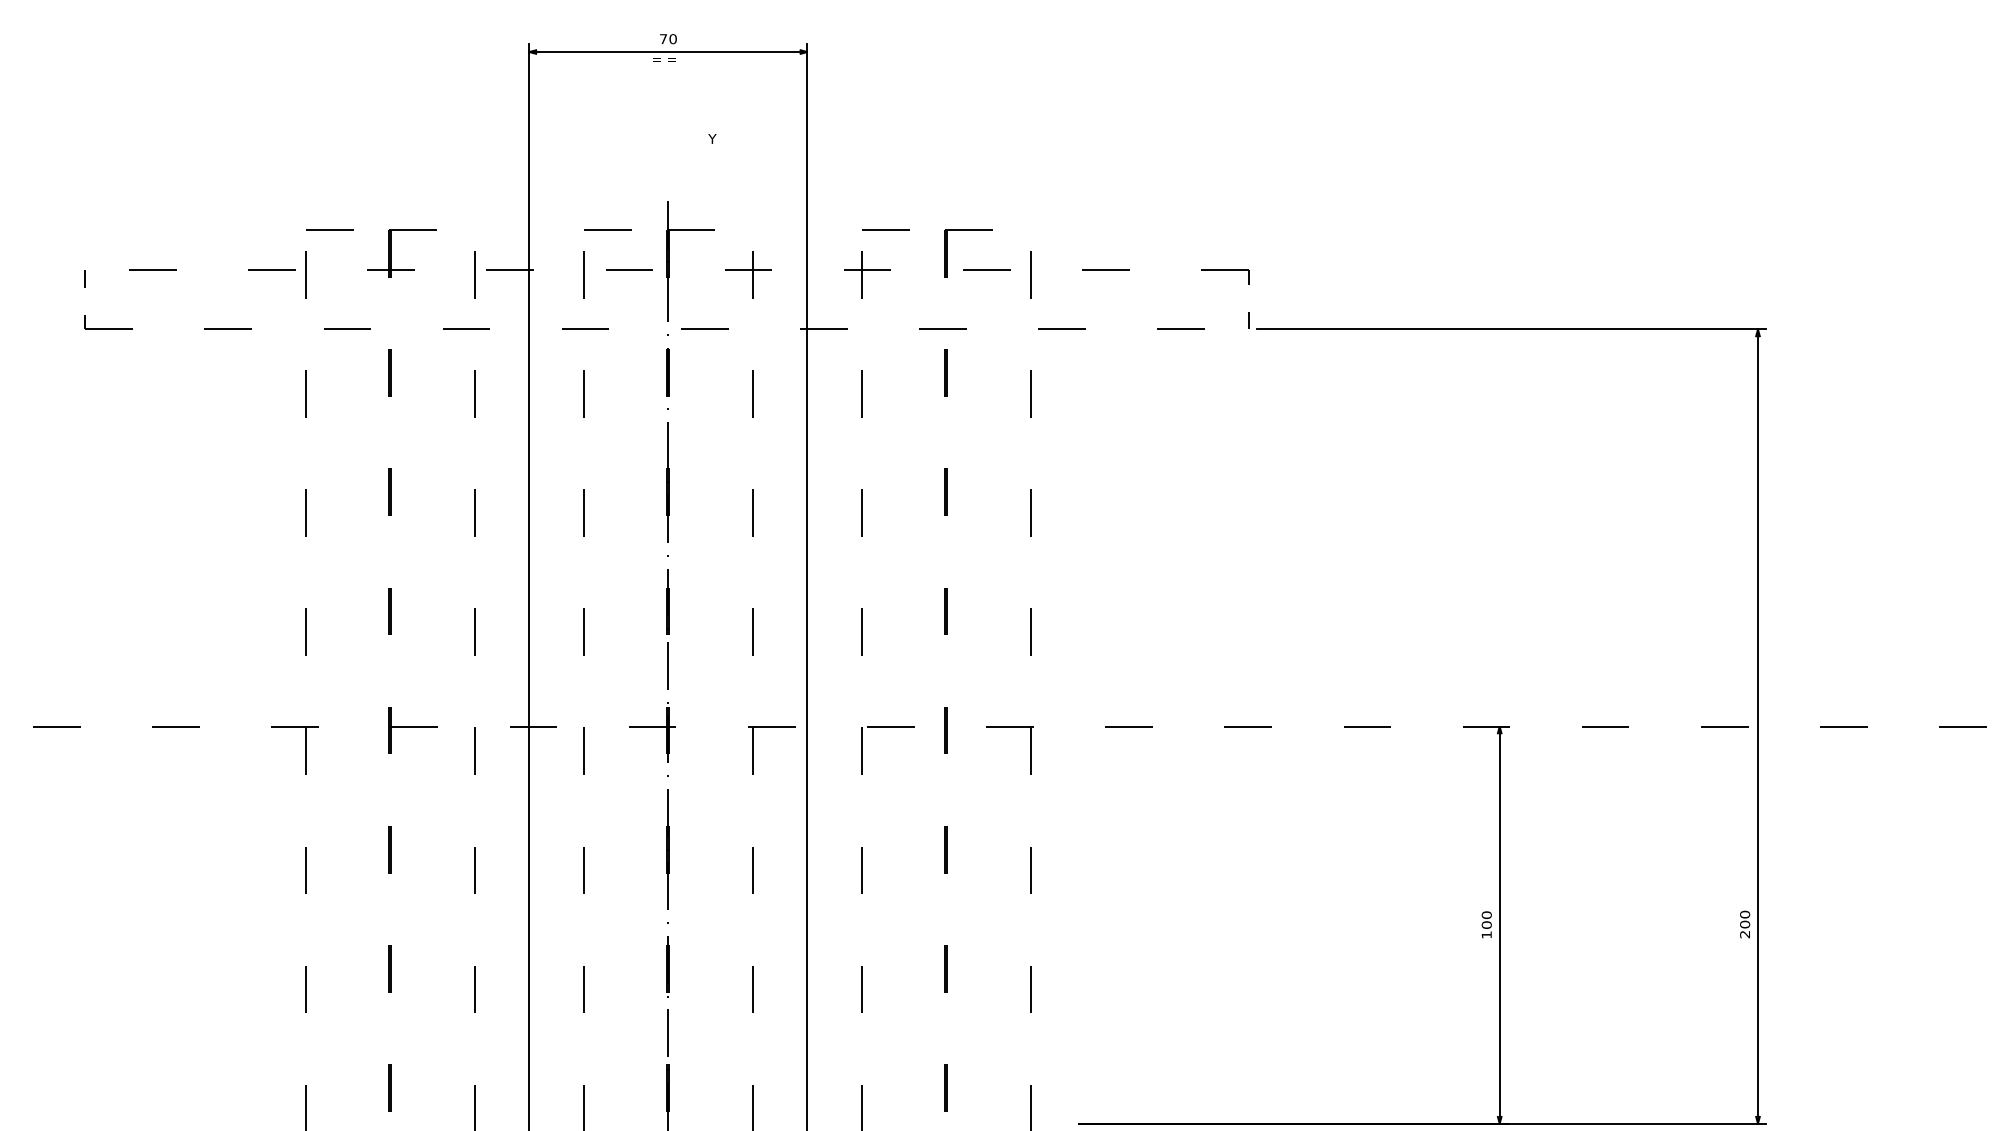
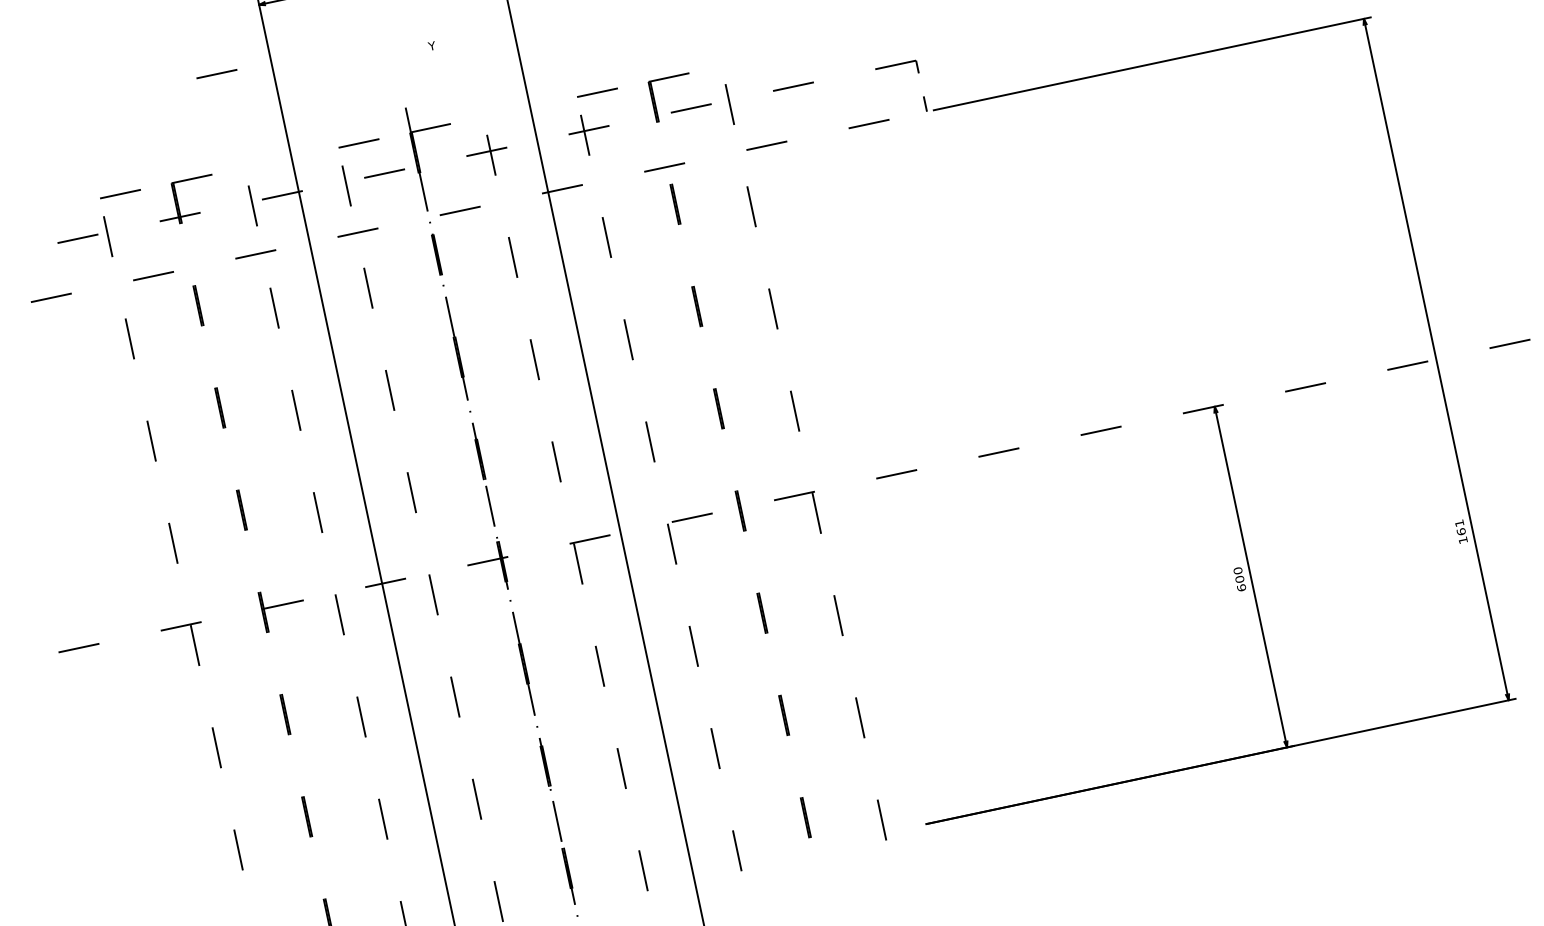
line: (465, 118) -> (216, 73), added
text: (1745, 924) -> (1461, 531), 200 -> 161
text: (1486, 934) -> (1241, 587), 100 -> 600

